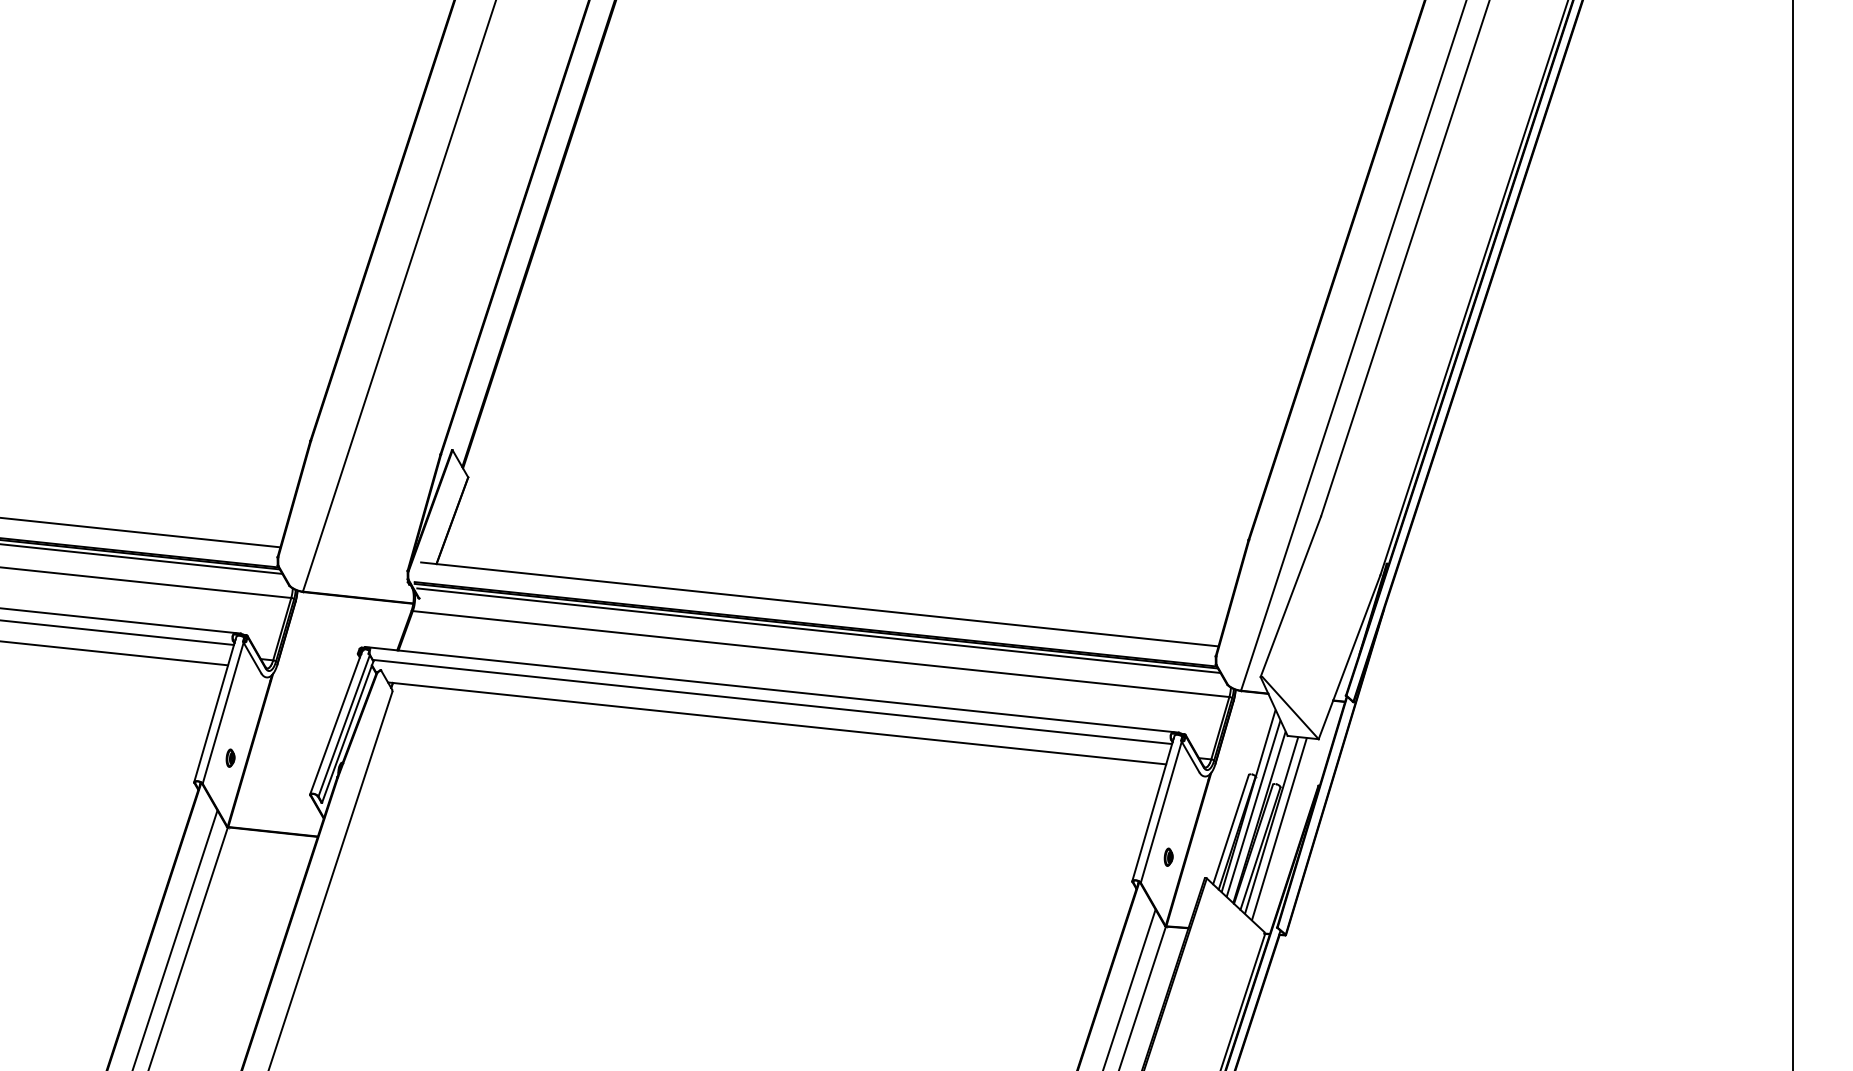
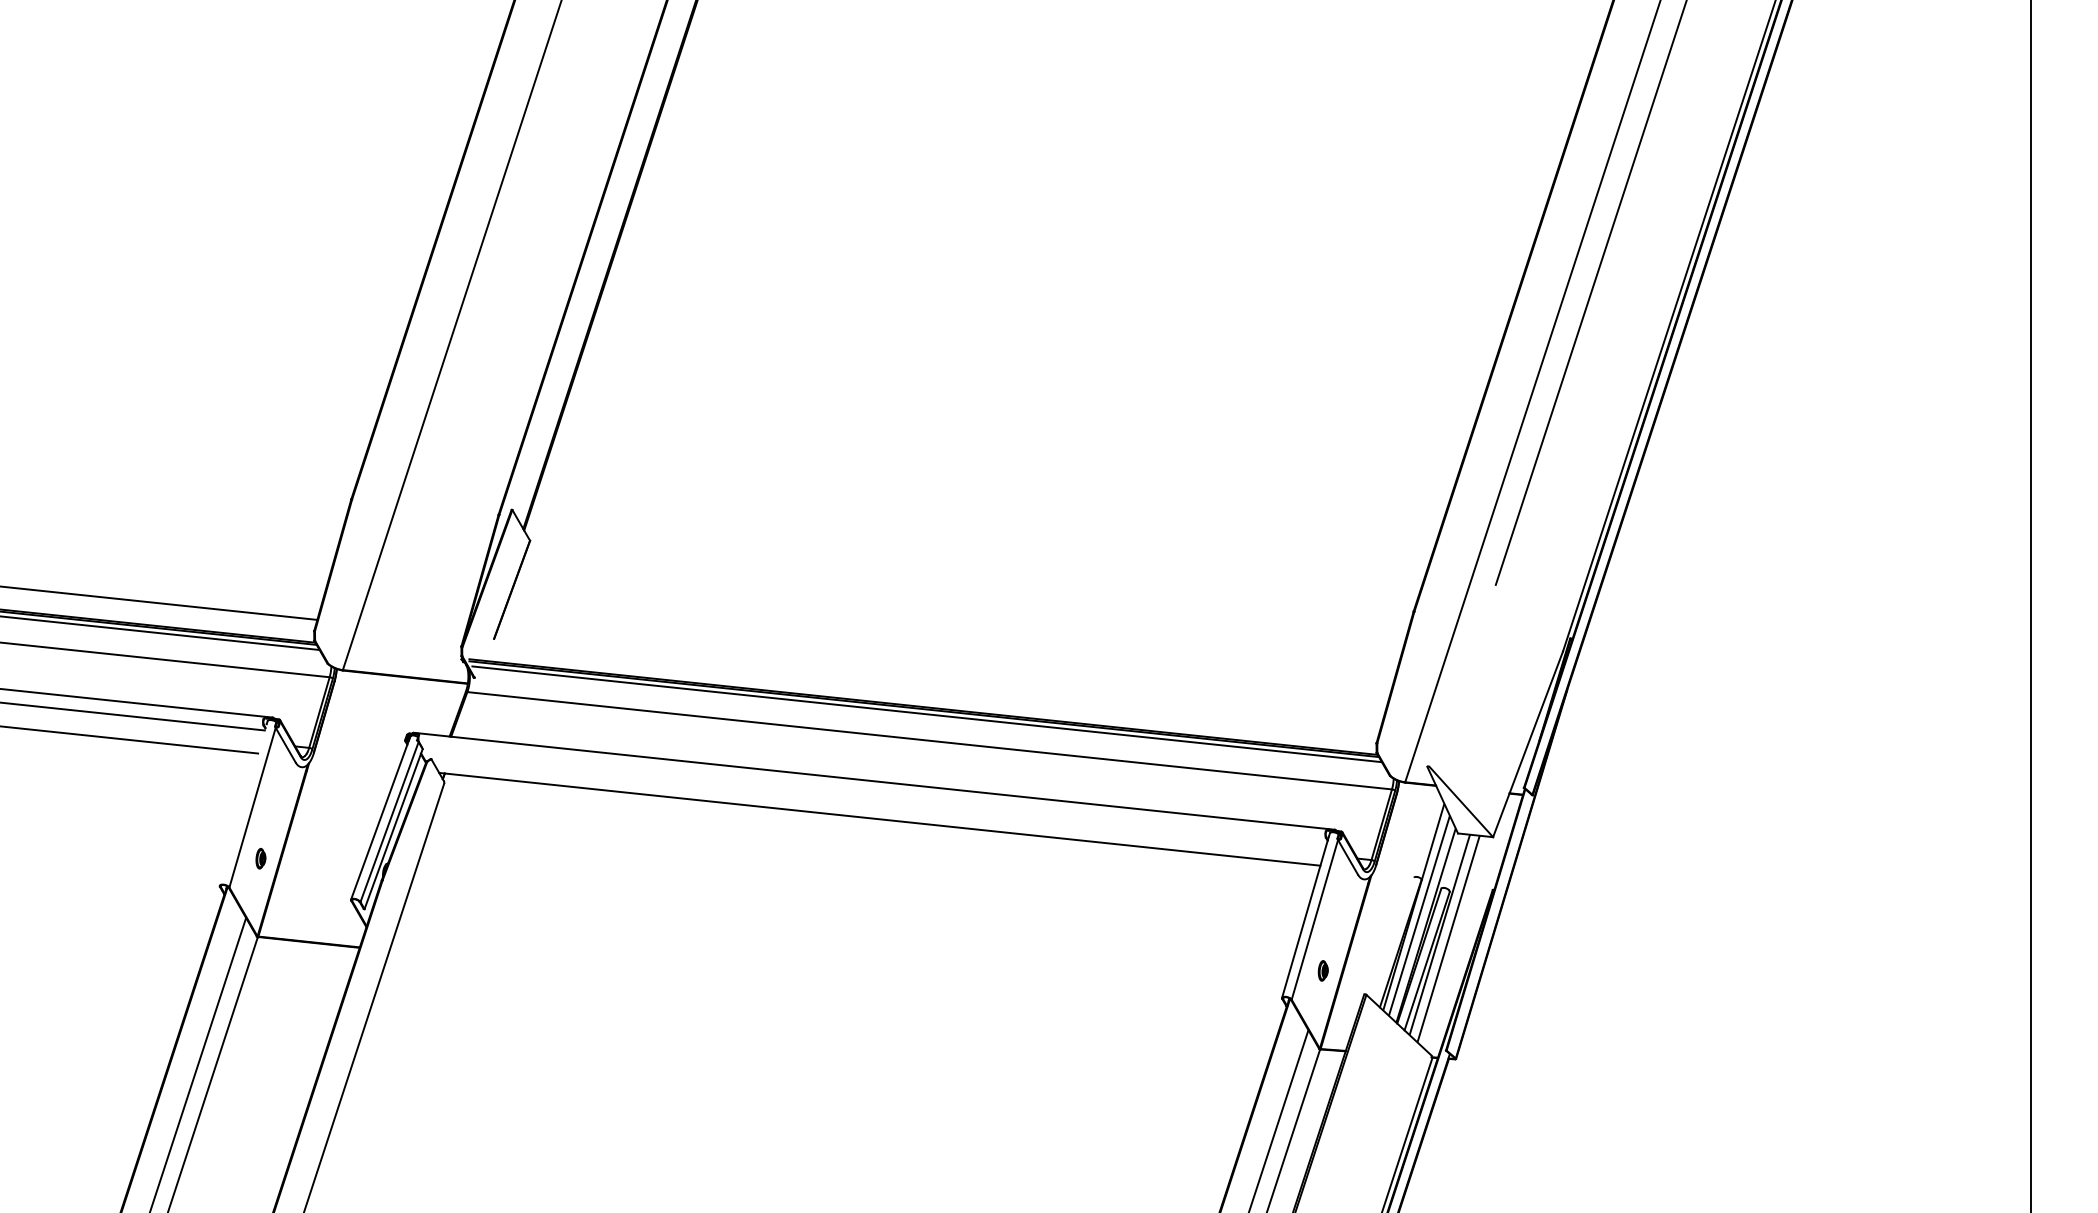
line: (1290, 596) -> (1461, 675), removed
line: (819, 604) -> (927, 684), removed
line: (772, 701) -> (874, 794), removed
line: (214, 710) -> (242, 804), removed
line: (1230, 829) -> (1393, 939), removed

